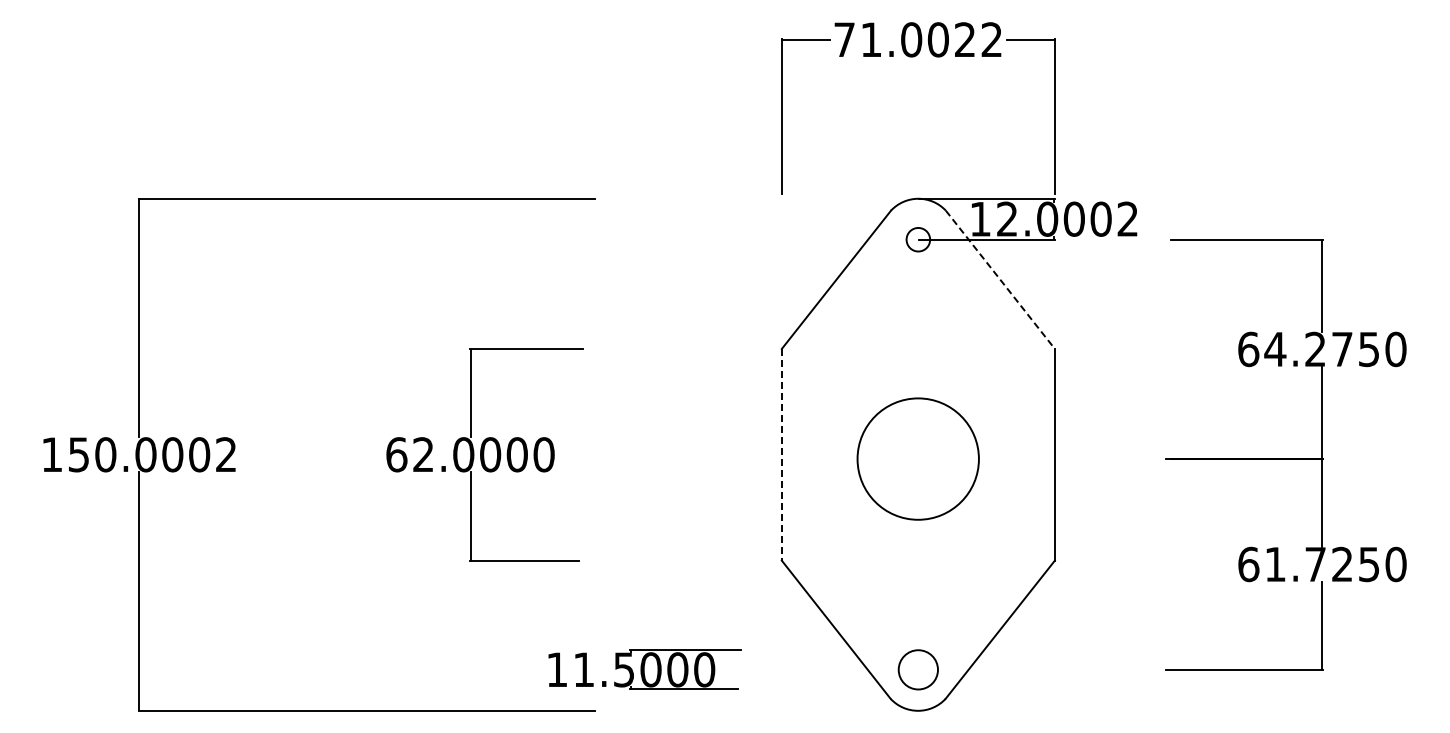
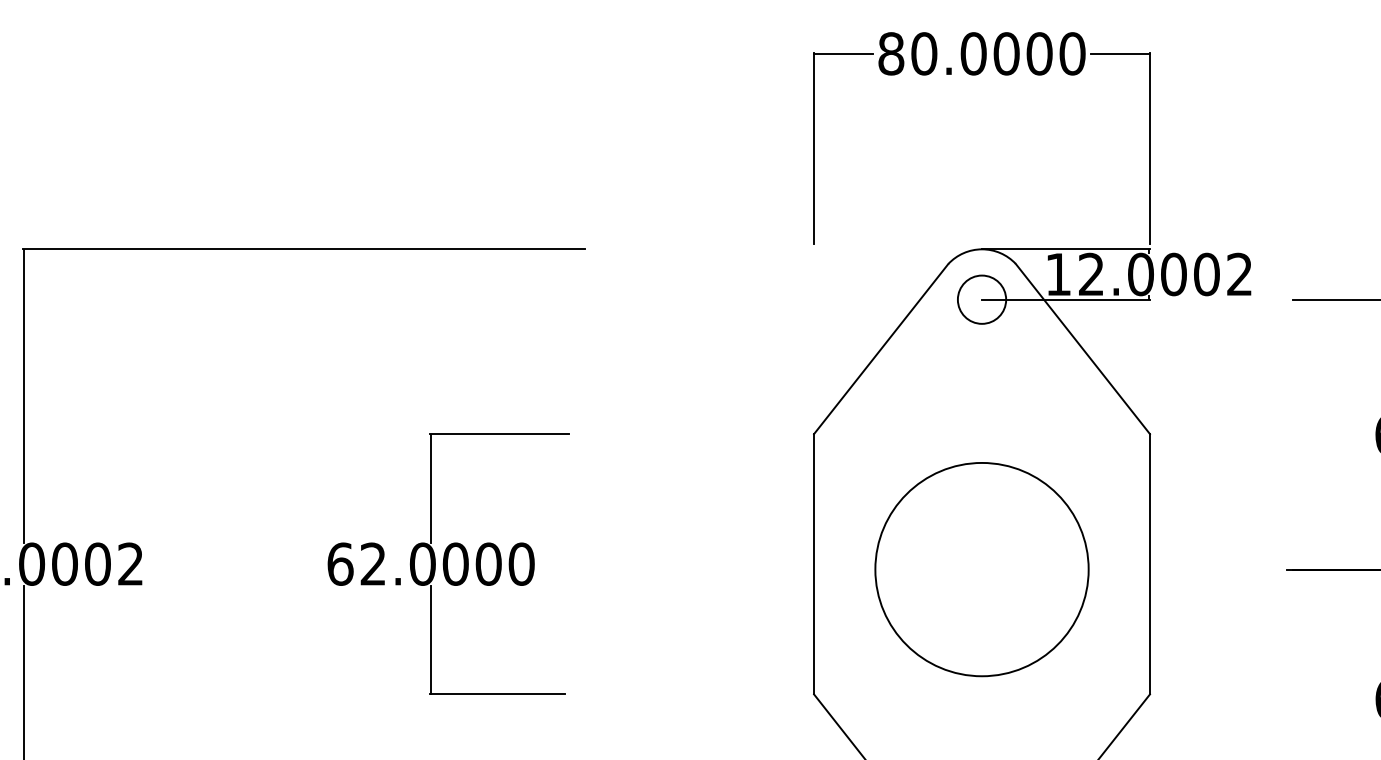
text: (918, 39) -> (982, 53), 71.0022 -> 80.0000
circle: (917, 239) -> (980, 299), size x1.67
line: (1000, 280) -> (1083, 349), dashed -> solid
line: (781, 454) -> (813, 563), dashed -> solid
circle: (917, 458) -> (980, 568), size x1.43

